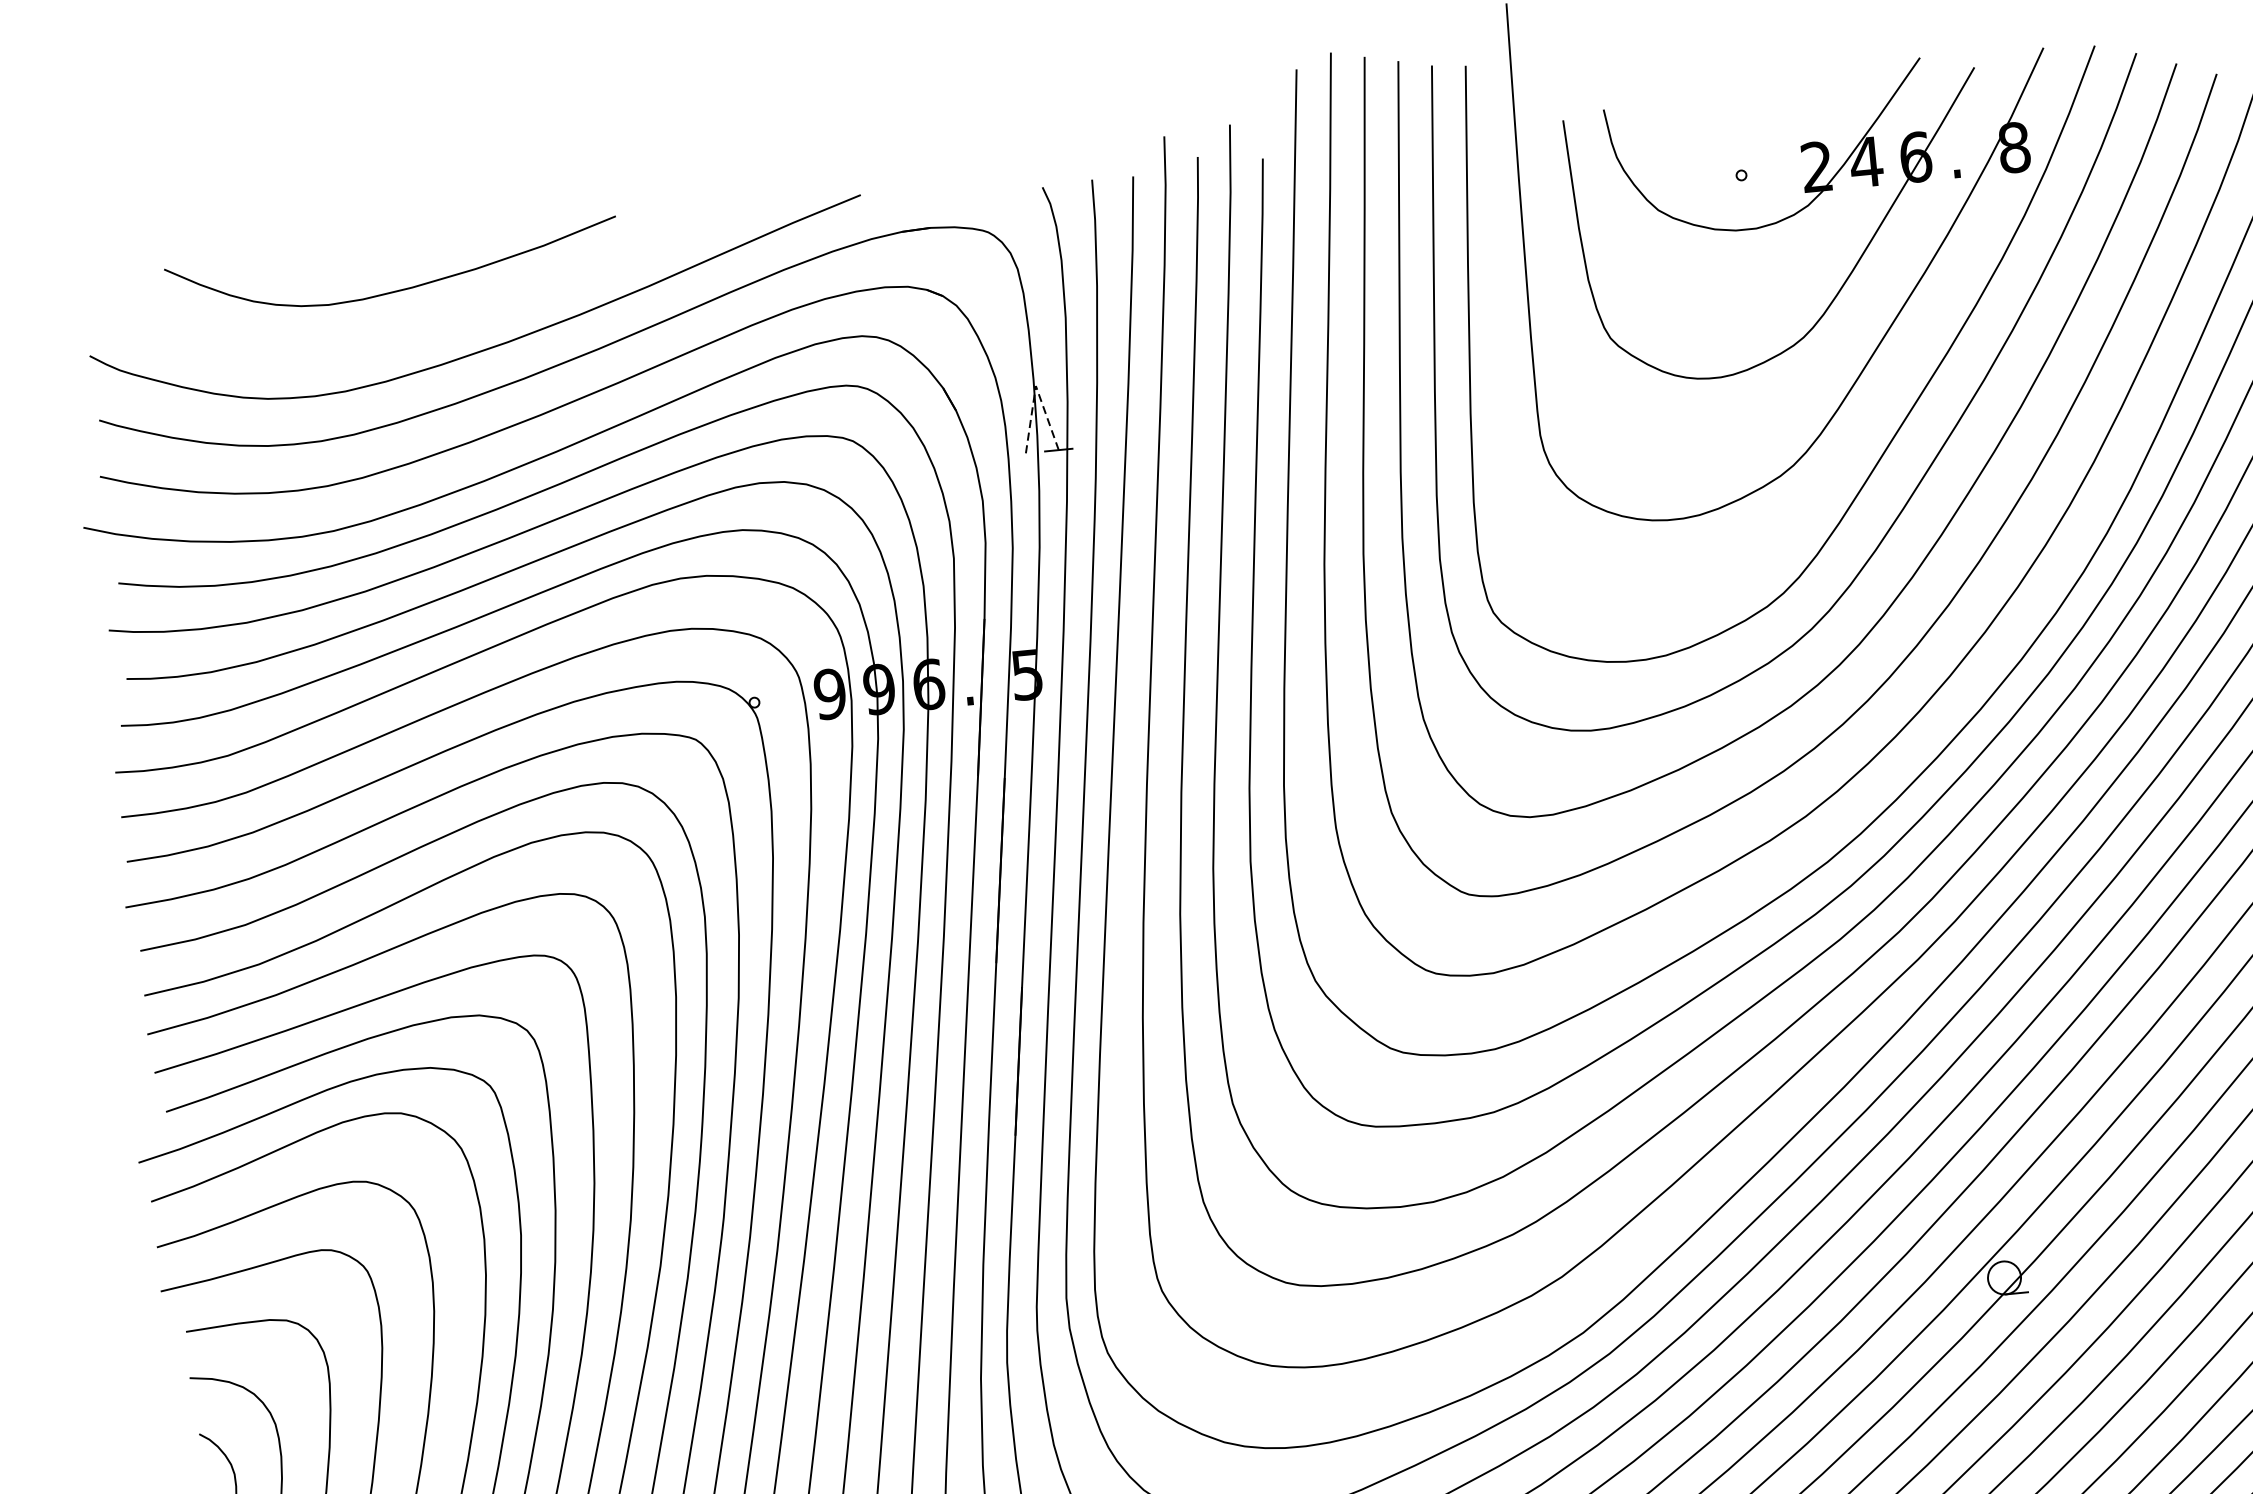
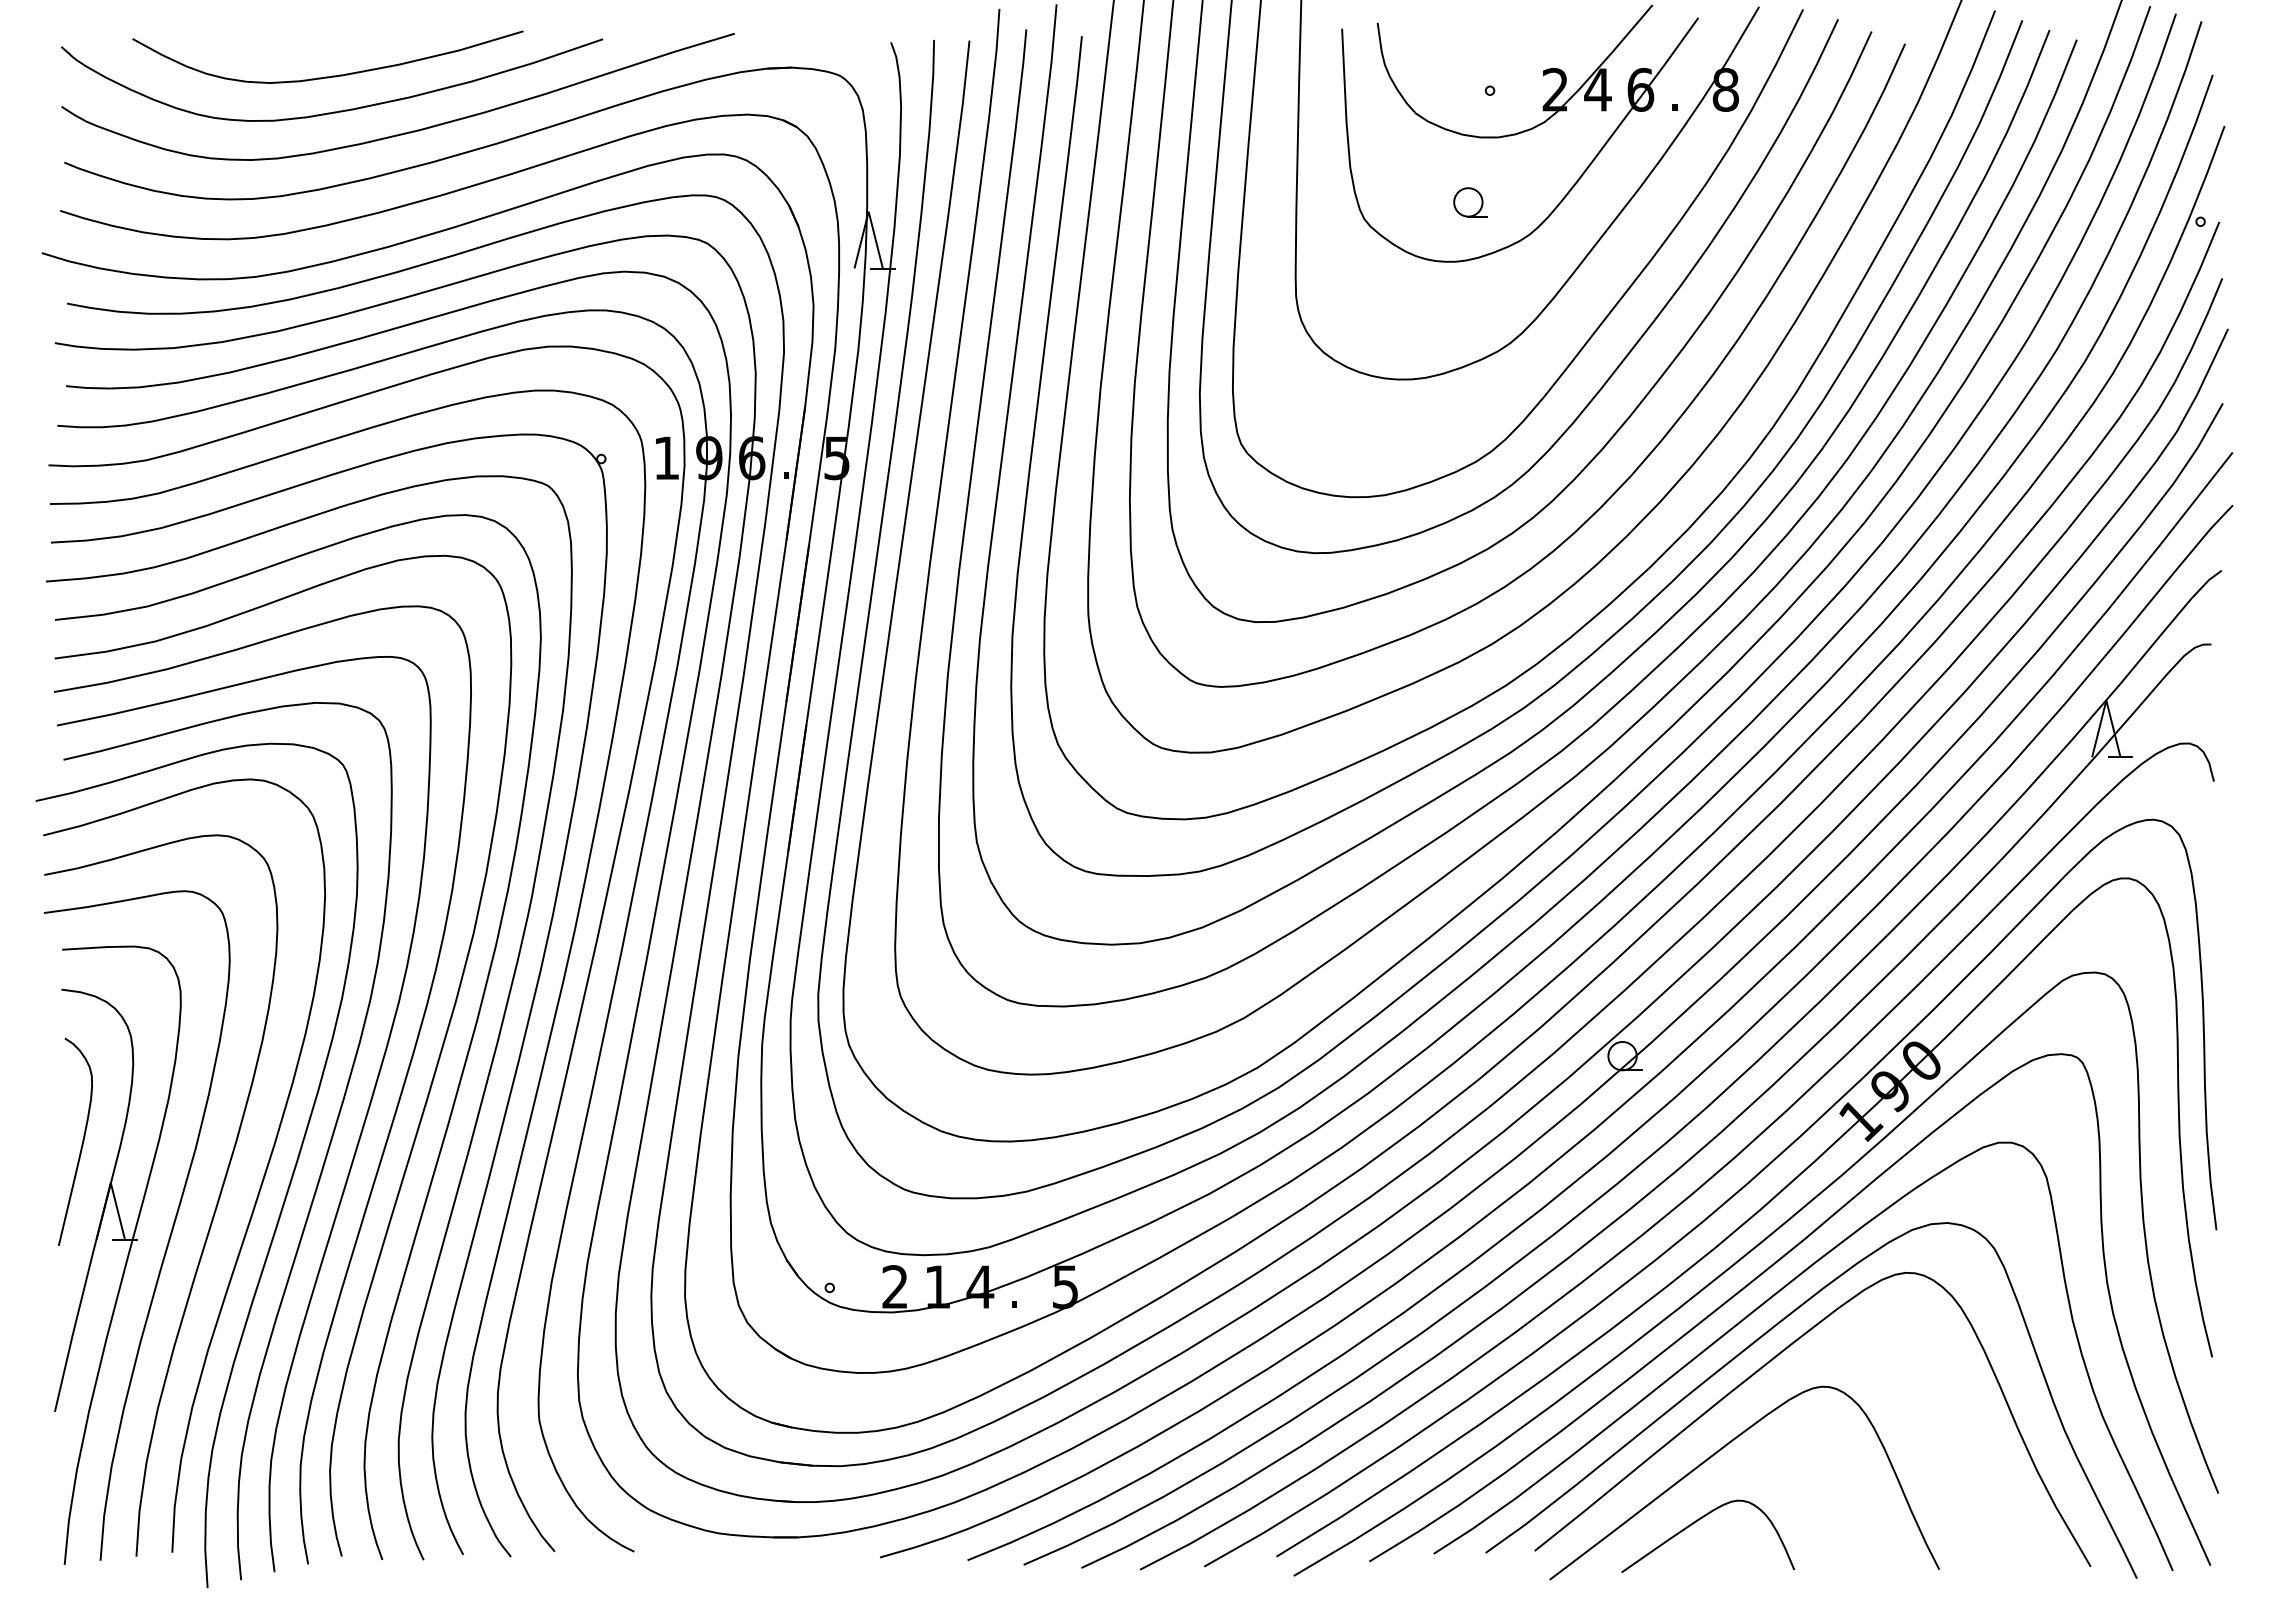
part: (1731, 307) -> (1470, 202), added
curve: (411, 328) -> (339, 110), added
line: (1035, 385) -> (868, 211), dashed -> solid
text: (829, 694) -> (666, 458), 9 -> 1

